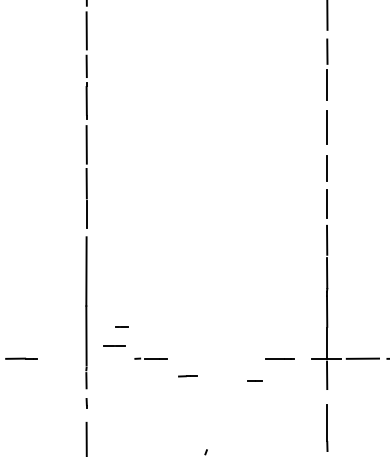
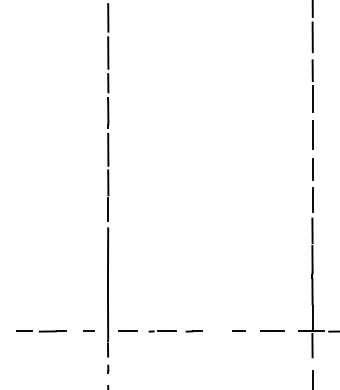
line: (121, 325) -> (88, 330), moved
line: (114, 344) -> (127, 330), moved
line: (187, 376) -> (193, 331), moved
line: (254, 379) -> (238, 330), moved

